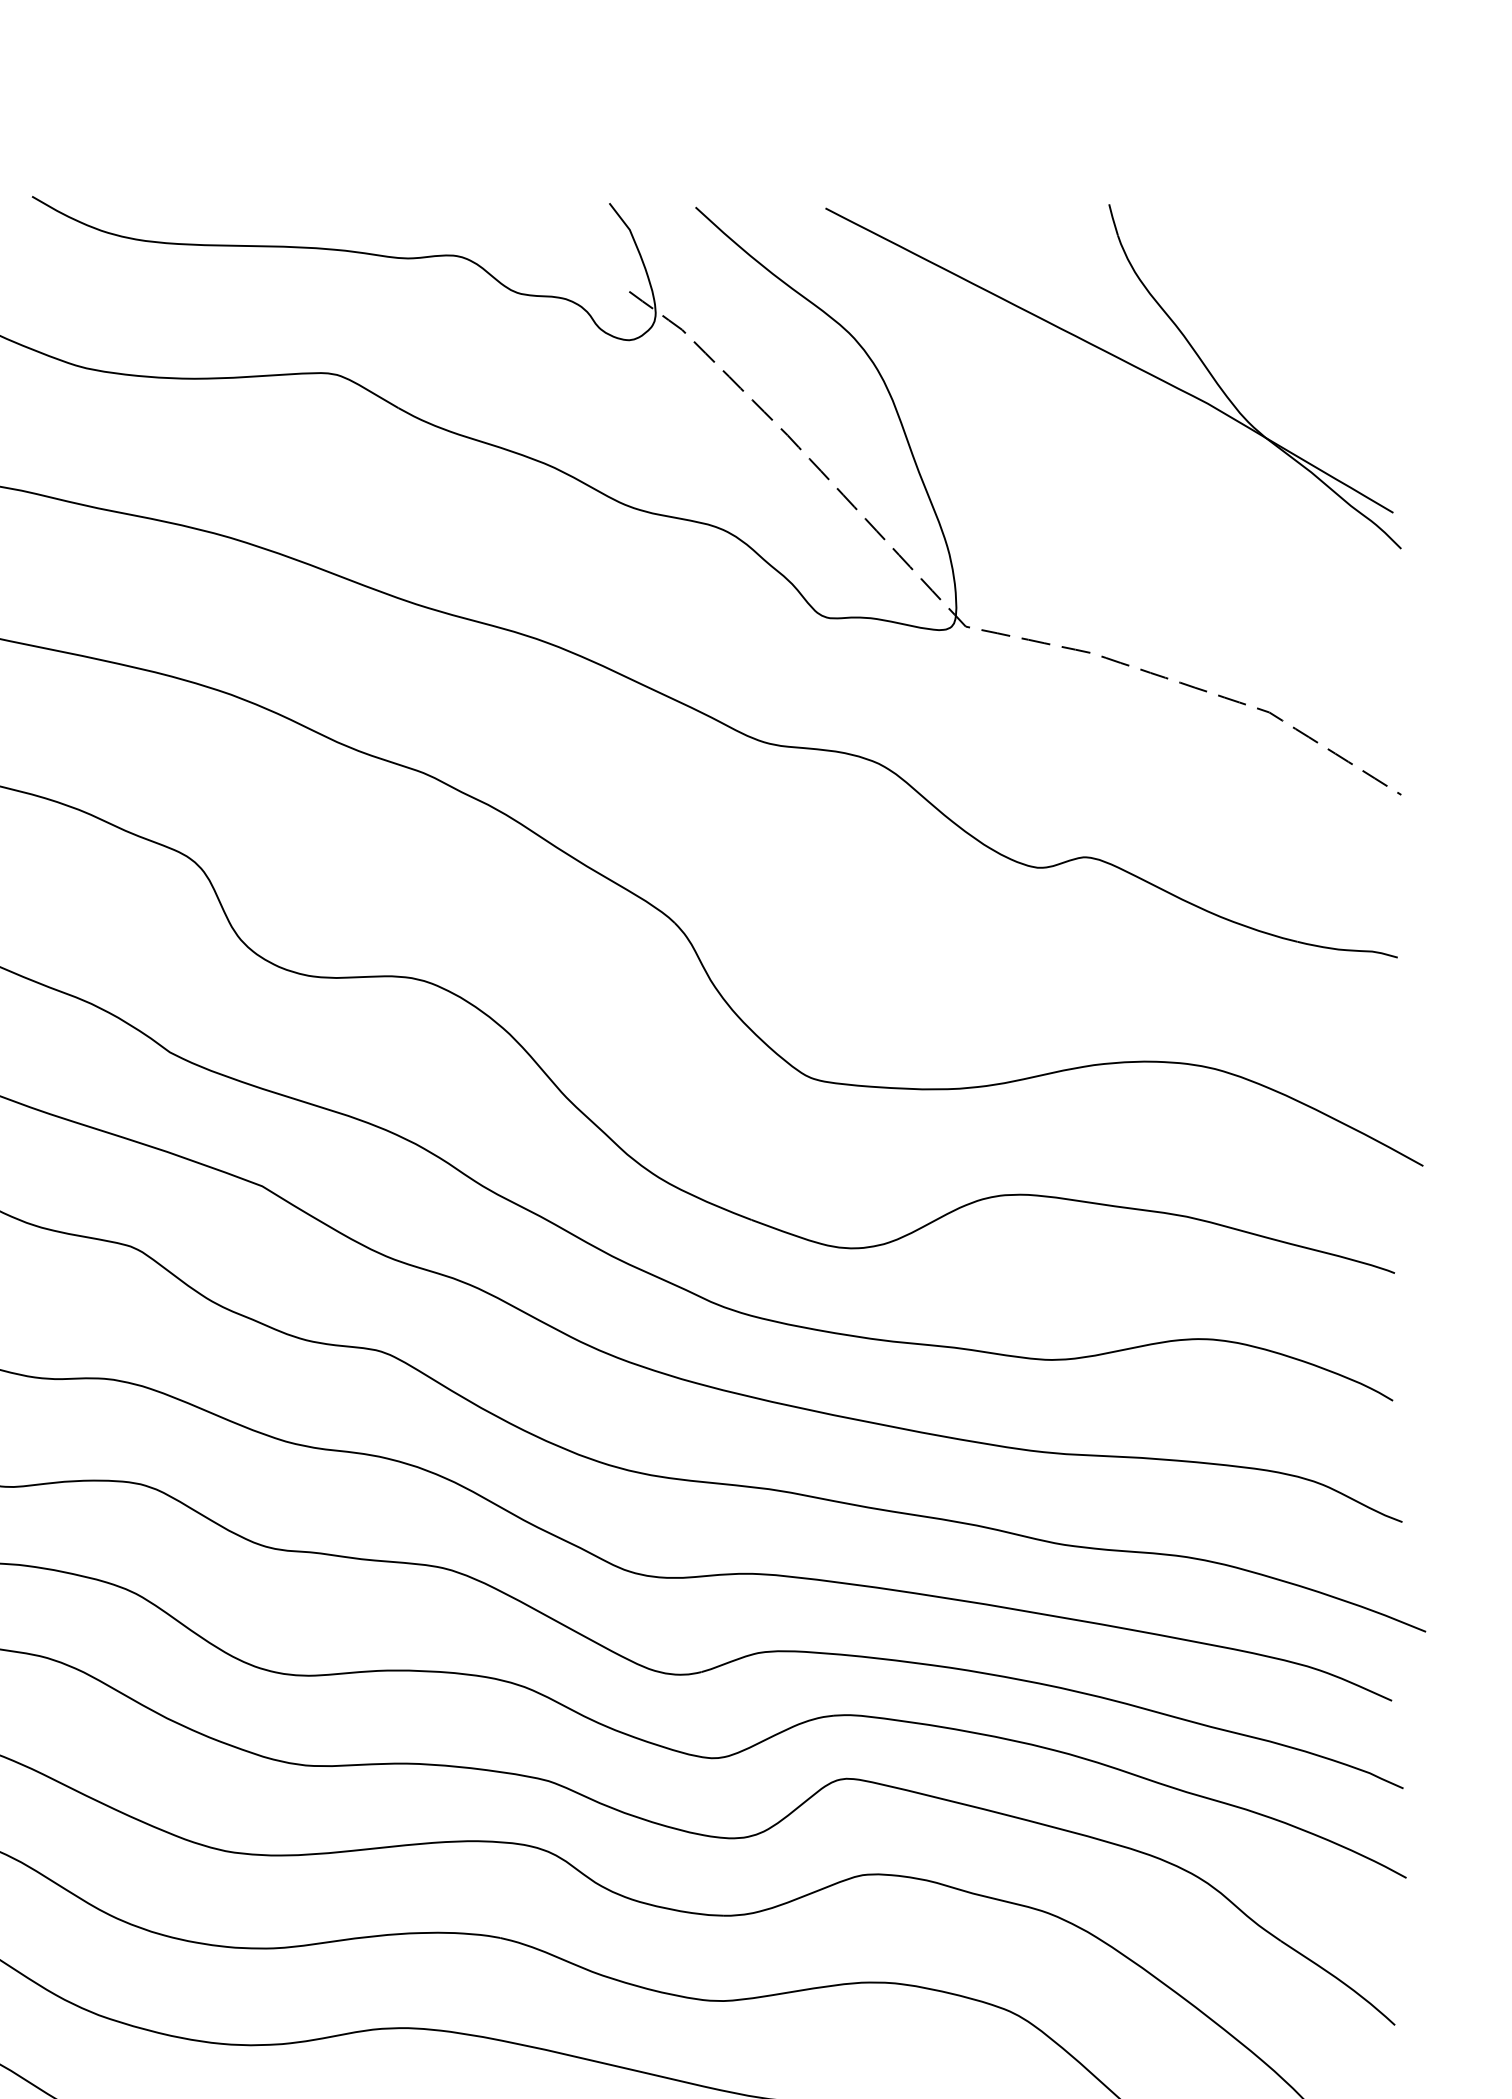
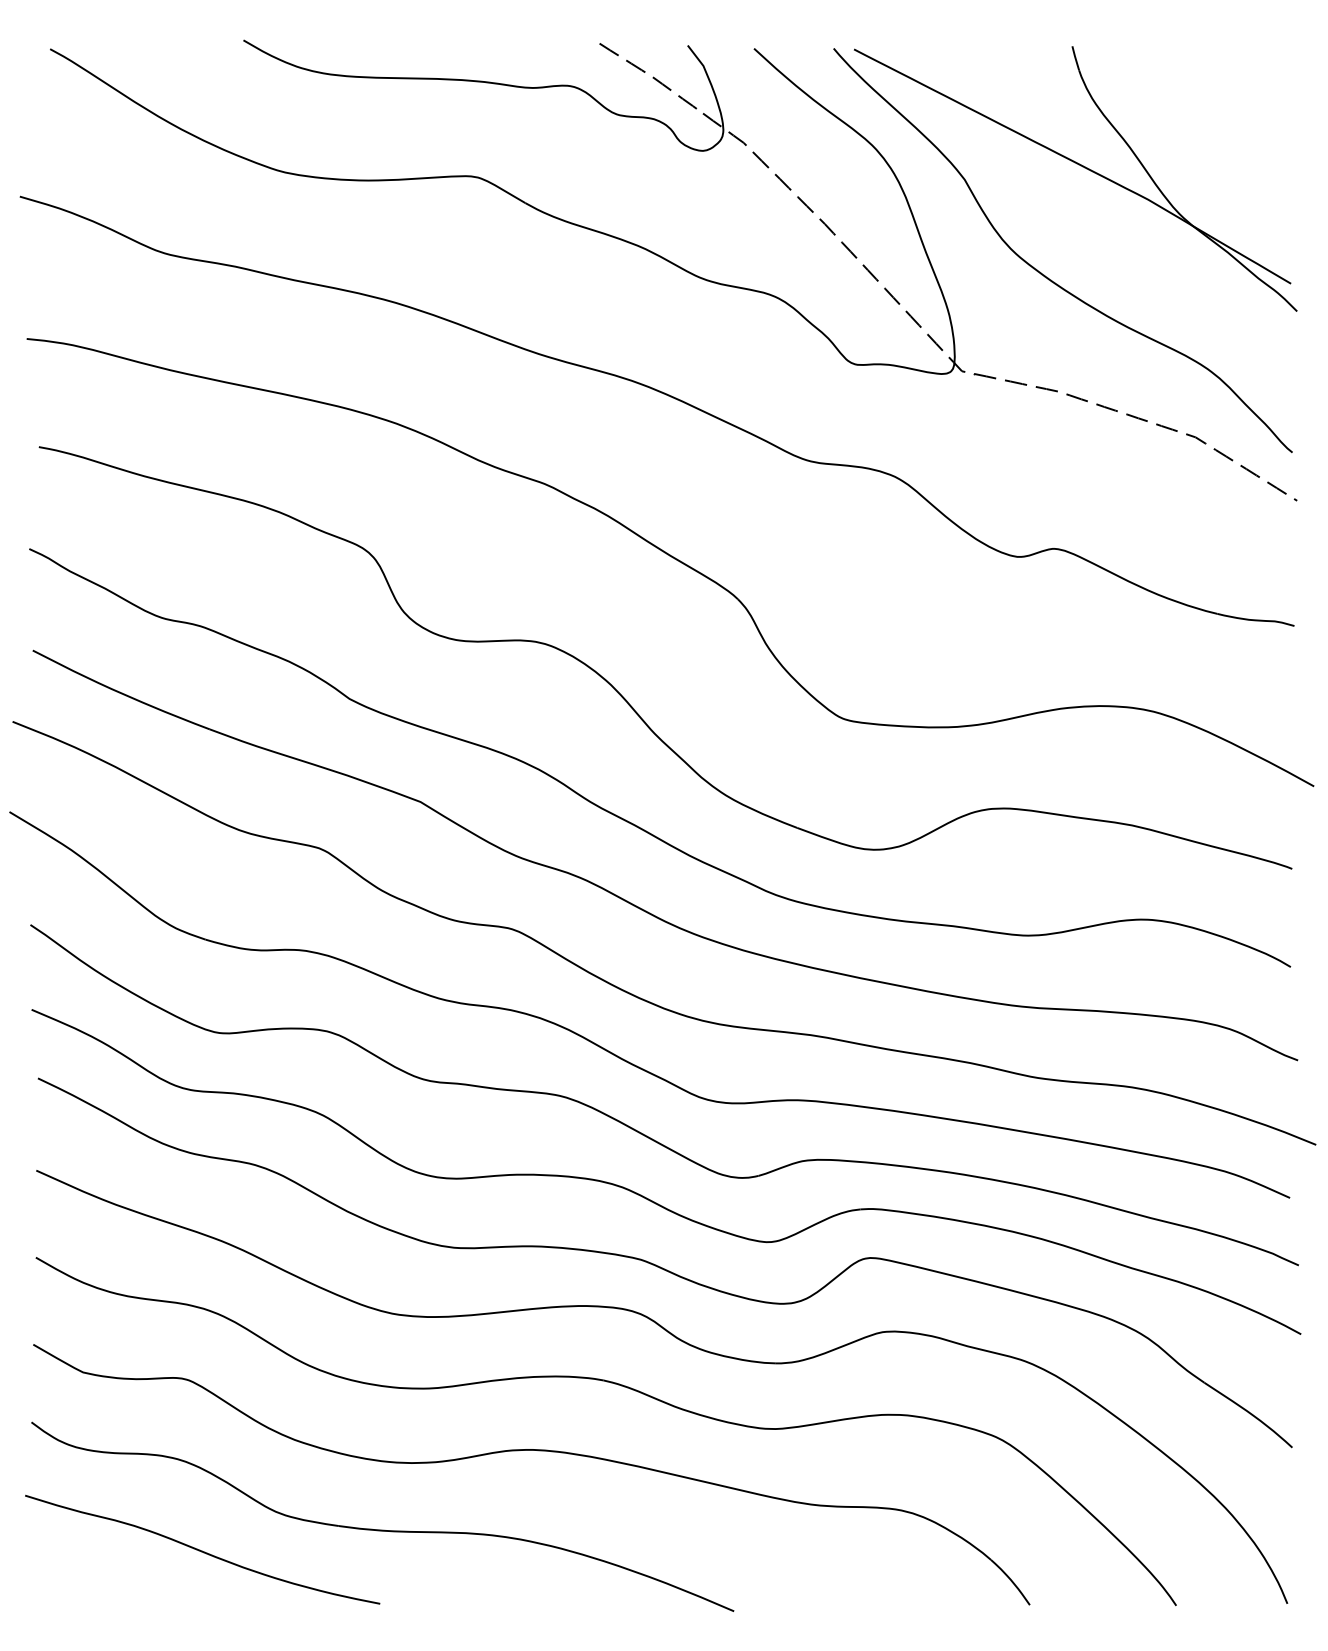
curve: (563, 244) -> (652, 77), added
curve: (1072, 500) -> (1044, 274), added

